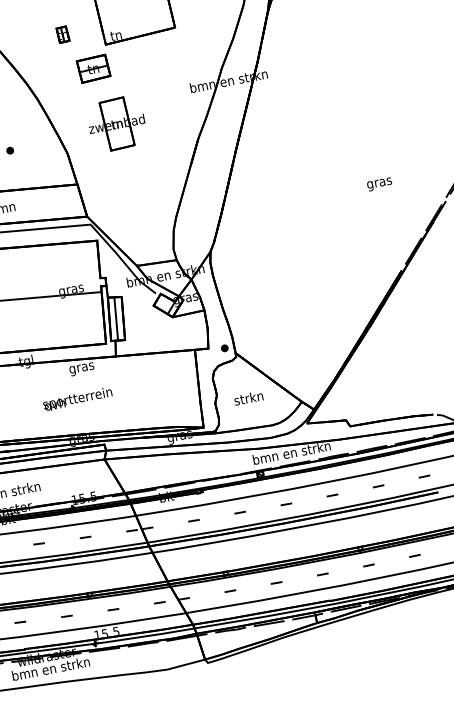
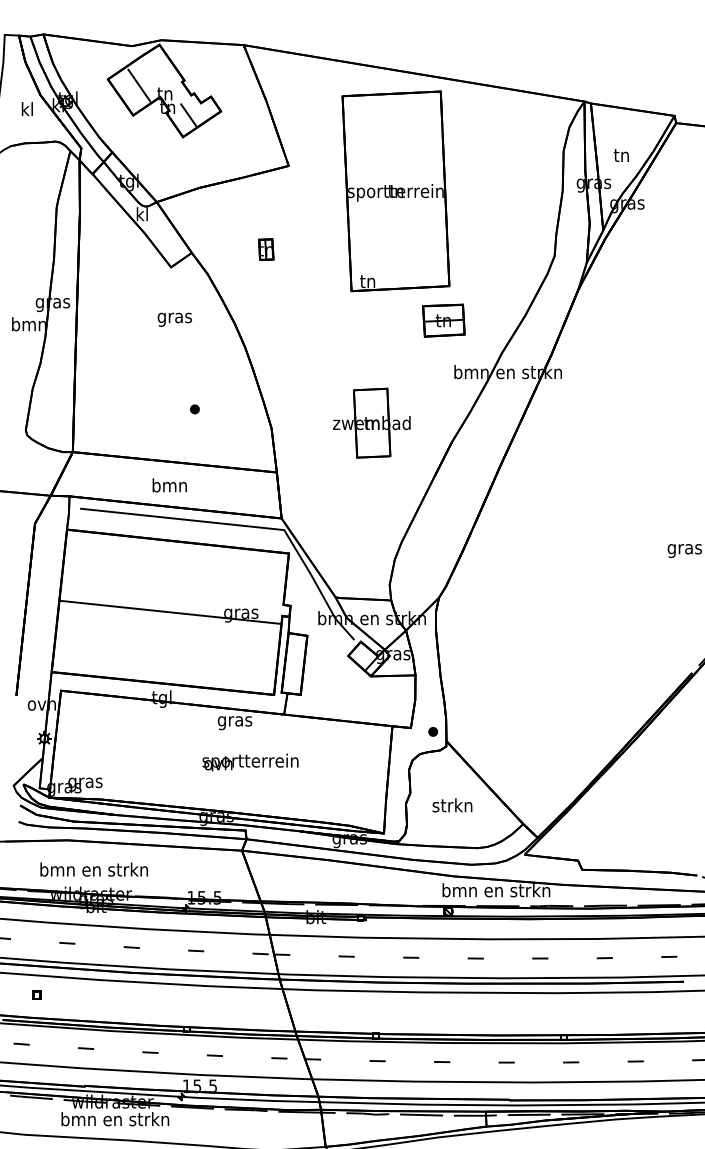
part: (63, 34) -> (266, 249), moved
part: (93, 68) -> (443, 320), moved
part: (116, 123) -> (371, 422), moved
line: (116, 318) -> (294, 663), removed
text: (77, 399) -> (250, 762), moved

